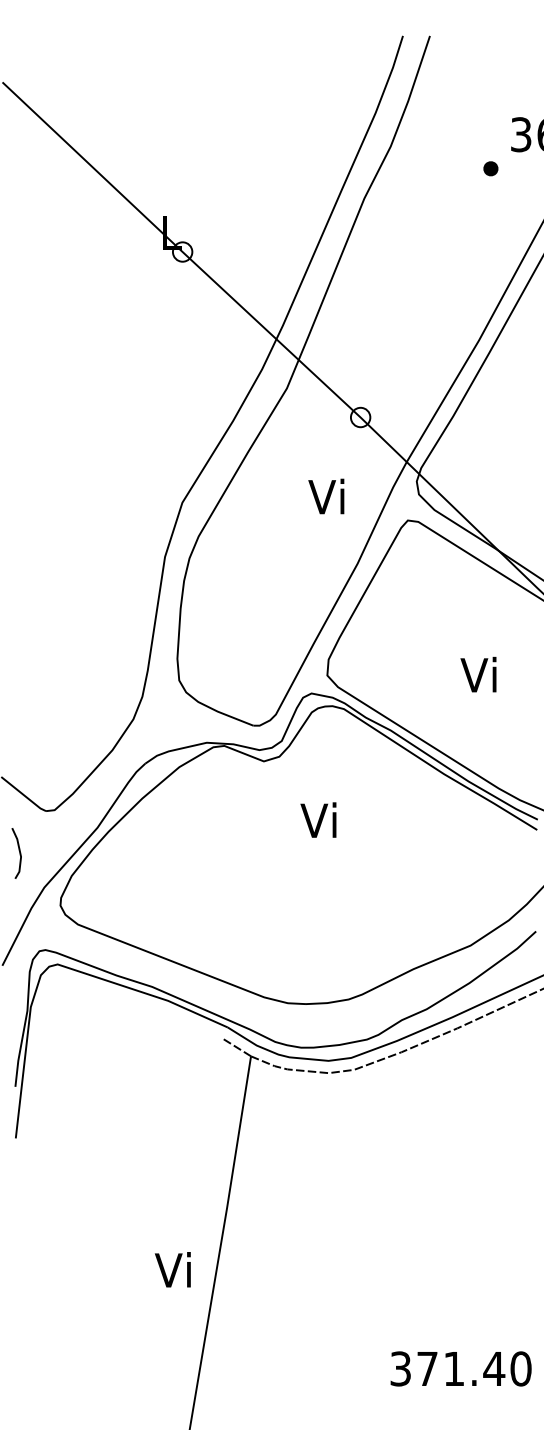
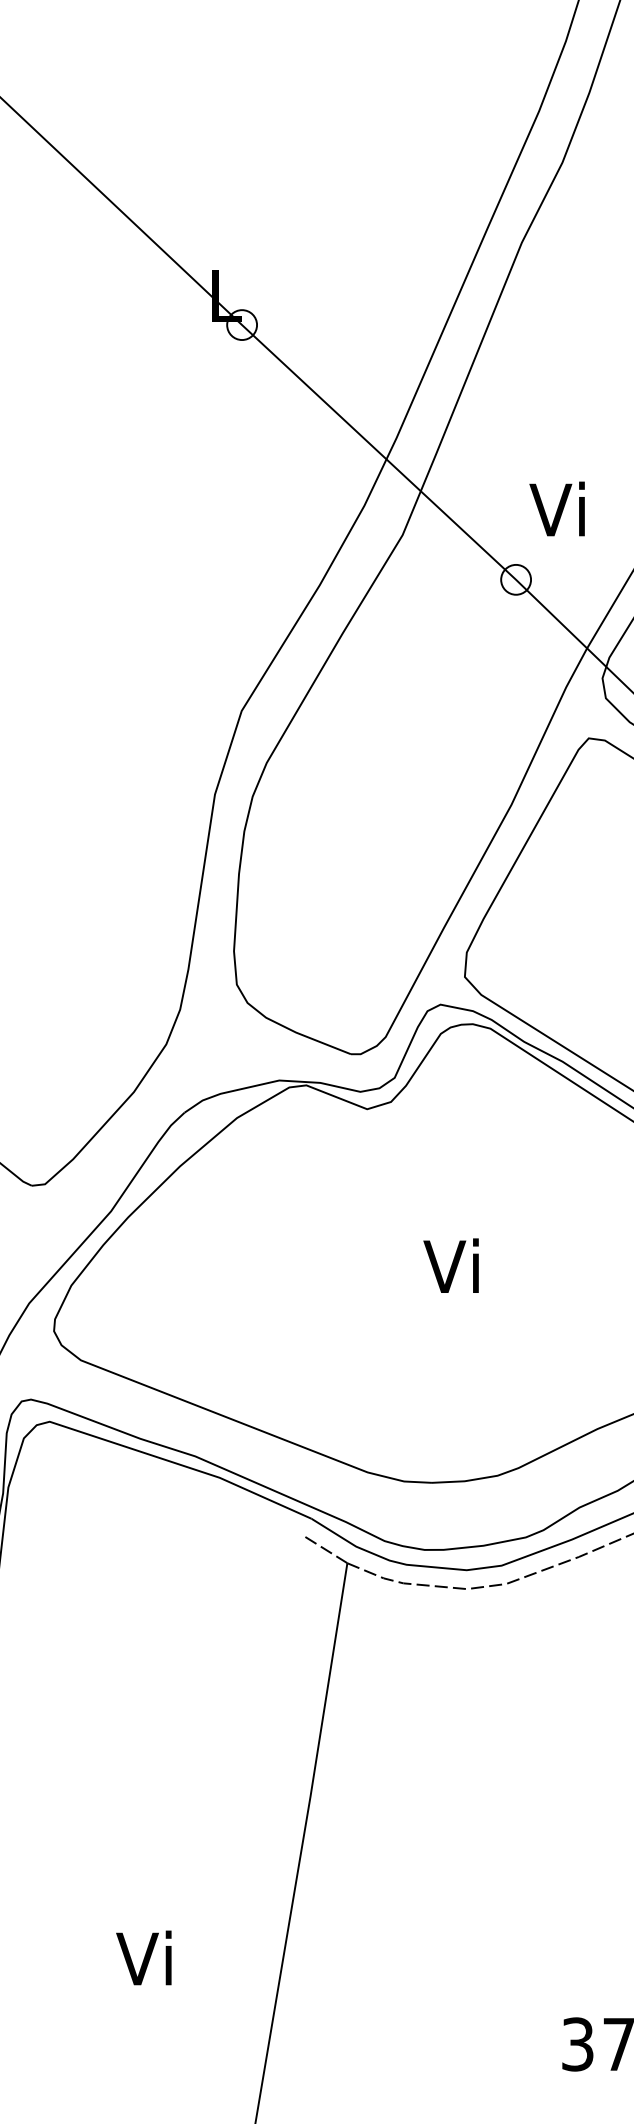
text: (326, 496) -> (557, 508), moved
text: (318, 819) -> (451, 1264), moved
text: (172, 1269) -> (143, 1957), moved

